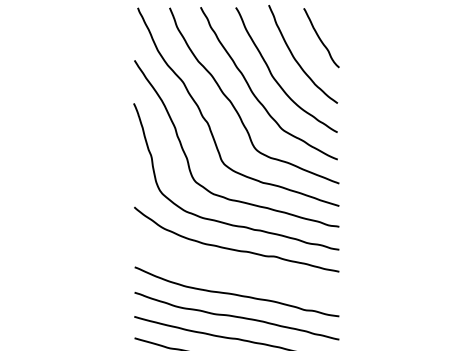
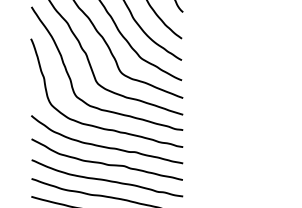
curve: (234, 271) -> (105, 163), added

